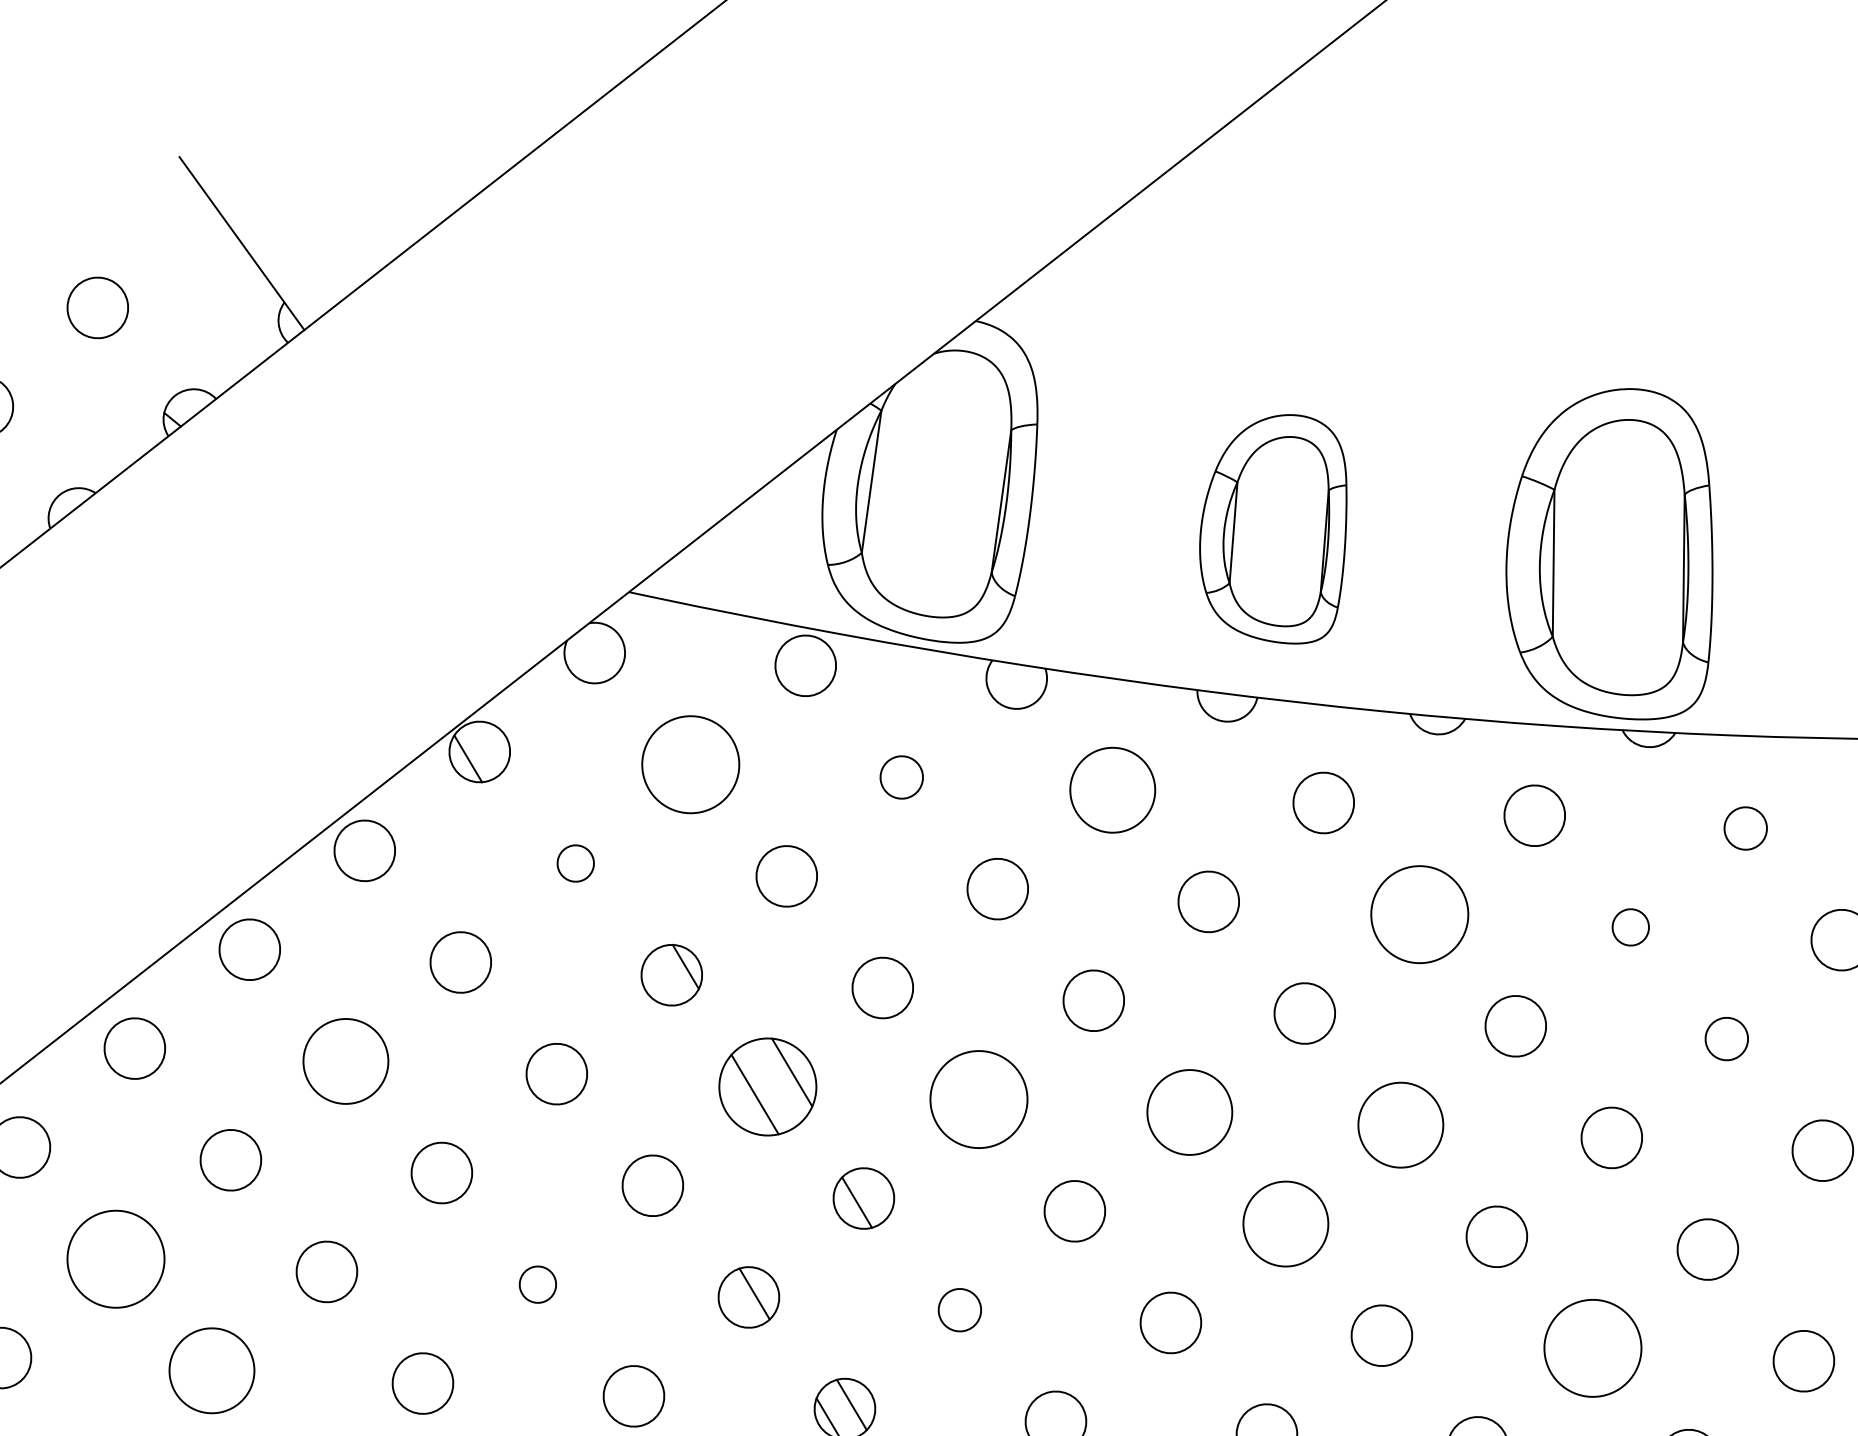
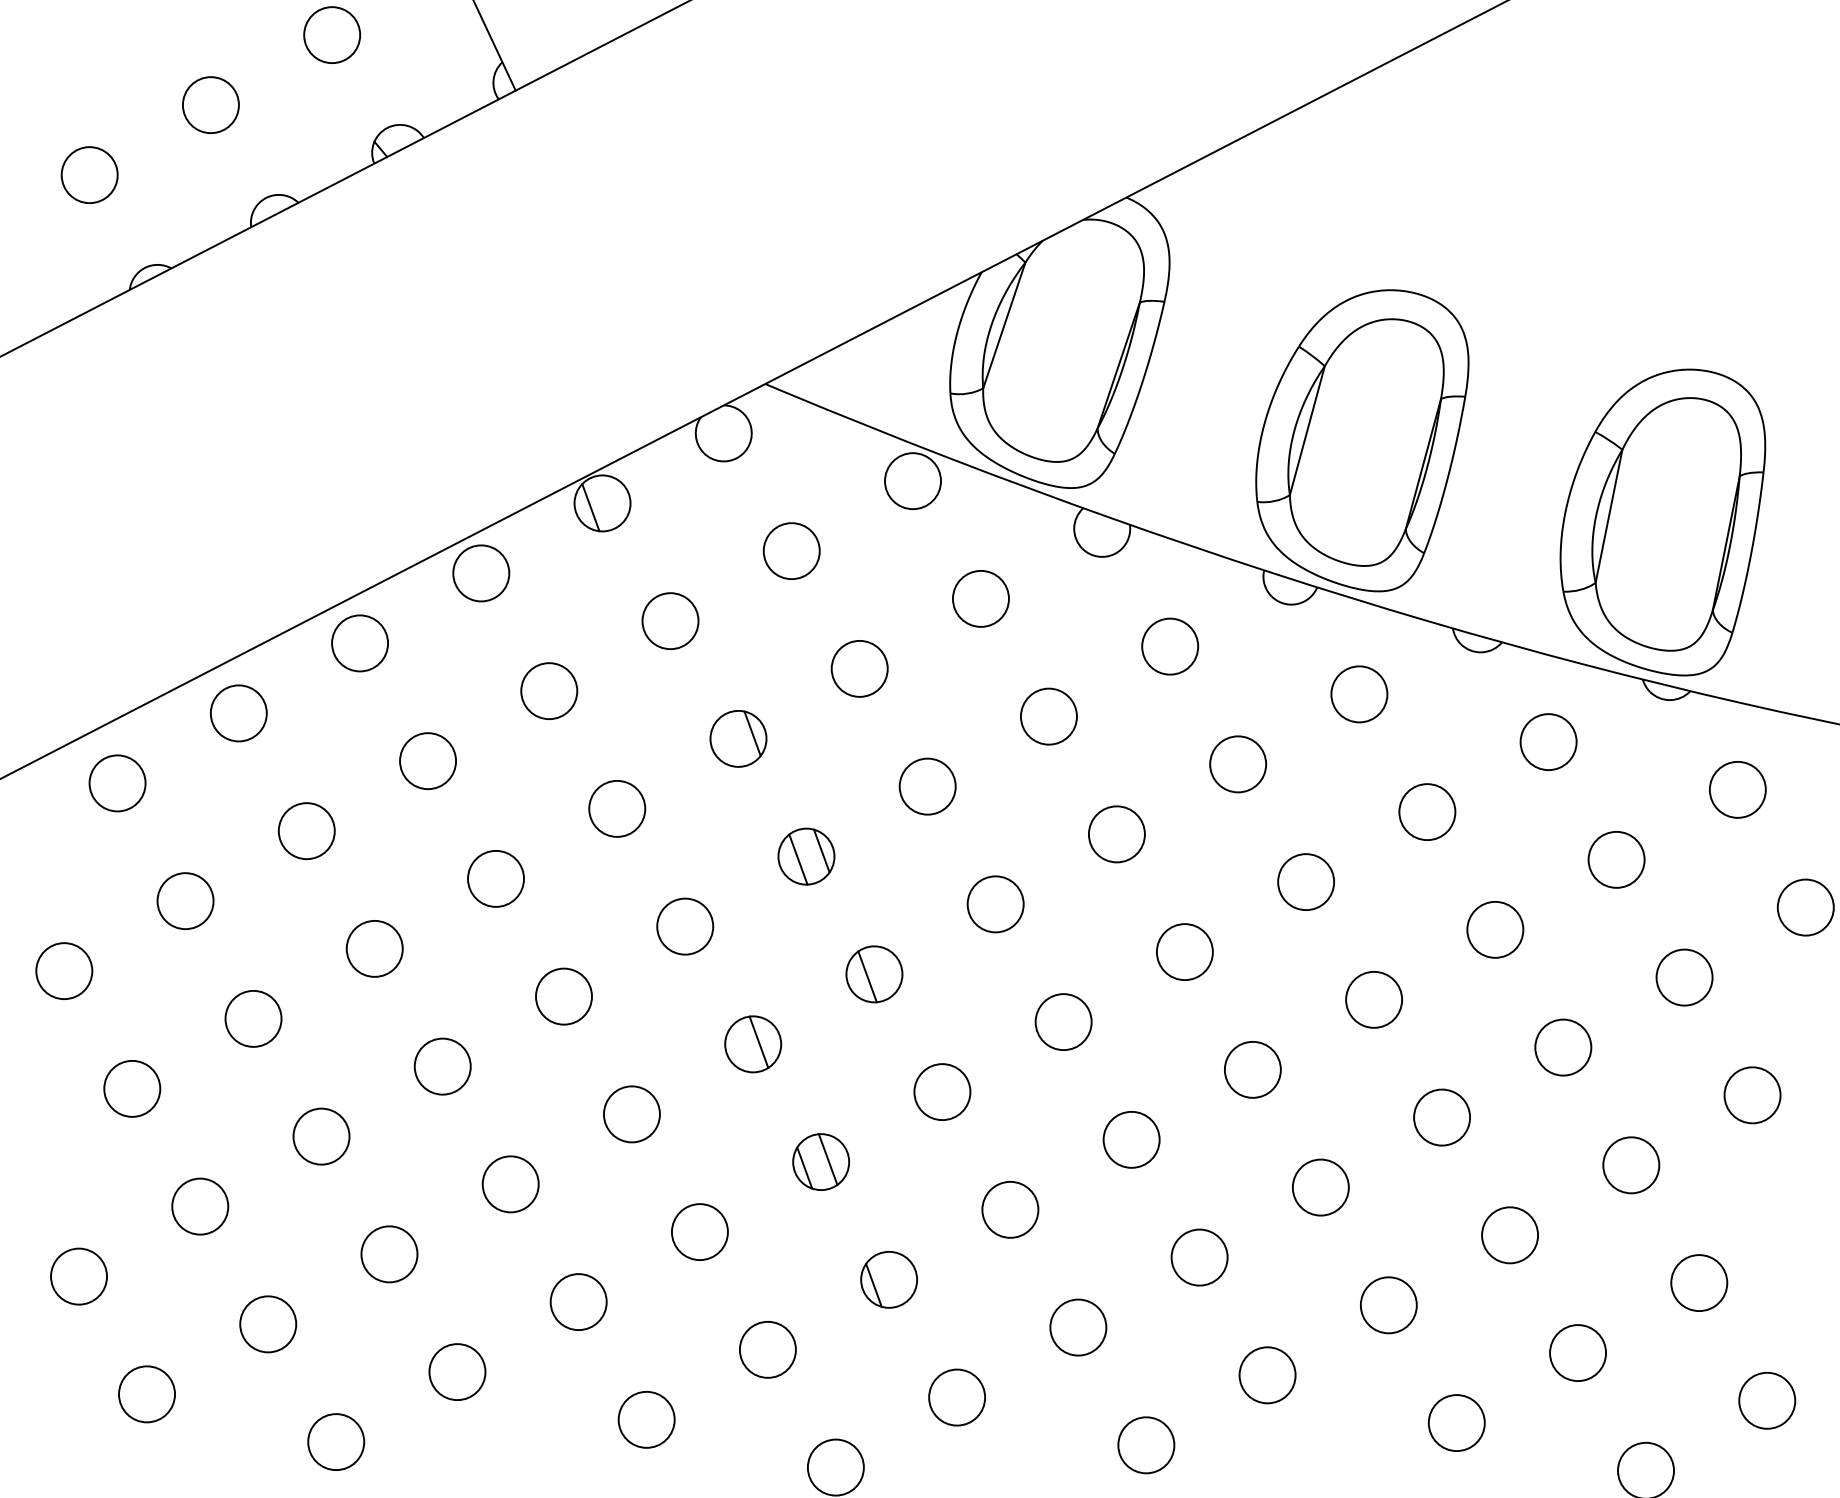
part: (1275, 532) -> (1362, 440), size x1.43
circle: (690, 765) -> (791, 551), size x0.62
circle: (901, 777) -> (980, 598), size x1.43
circle: (1113, 790) -> (1170, 646), size x0.71
circle: (1745, 828) -> (1737, 789), size x1.43
circle: (575, 862) -> (670, 620), size x1.67
circle: (1419, 915) -> (1427, 812), size x0.62
circle: (1630, 927) -> (1616, 859), size x1.67
circle: (1726, 1038) -> (1684, 977), size x1.43
circle: (345, 1060) -> (427, 760), size x0.71
part: (767, 1086) -> (806, 856), size x0.62
circle: (978, 1099) -> (995, 904), size x0.62
circle: (1189, 1111) -> (1184, 951), size x0.71
circle: (1401, 1124) -> (1374, 999), size x0.71
circle: (1285, 1223) -> (1252, 1069), size x0.71
circle: (115, 1258) -> (185, 900), size x0.62
circle: (538, 1284) -> (564, 996), size x1.67
circle: (960, 1310) -> (942, 1092), size x1.43
circle: (1592, 1348) -> (1509, 1235), size x0.62
circle: (211, 1370) -> (253, 1018), size x0.71

